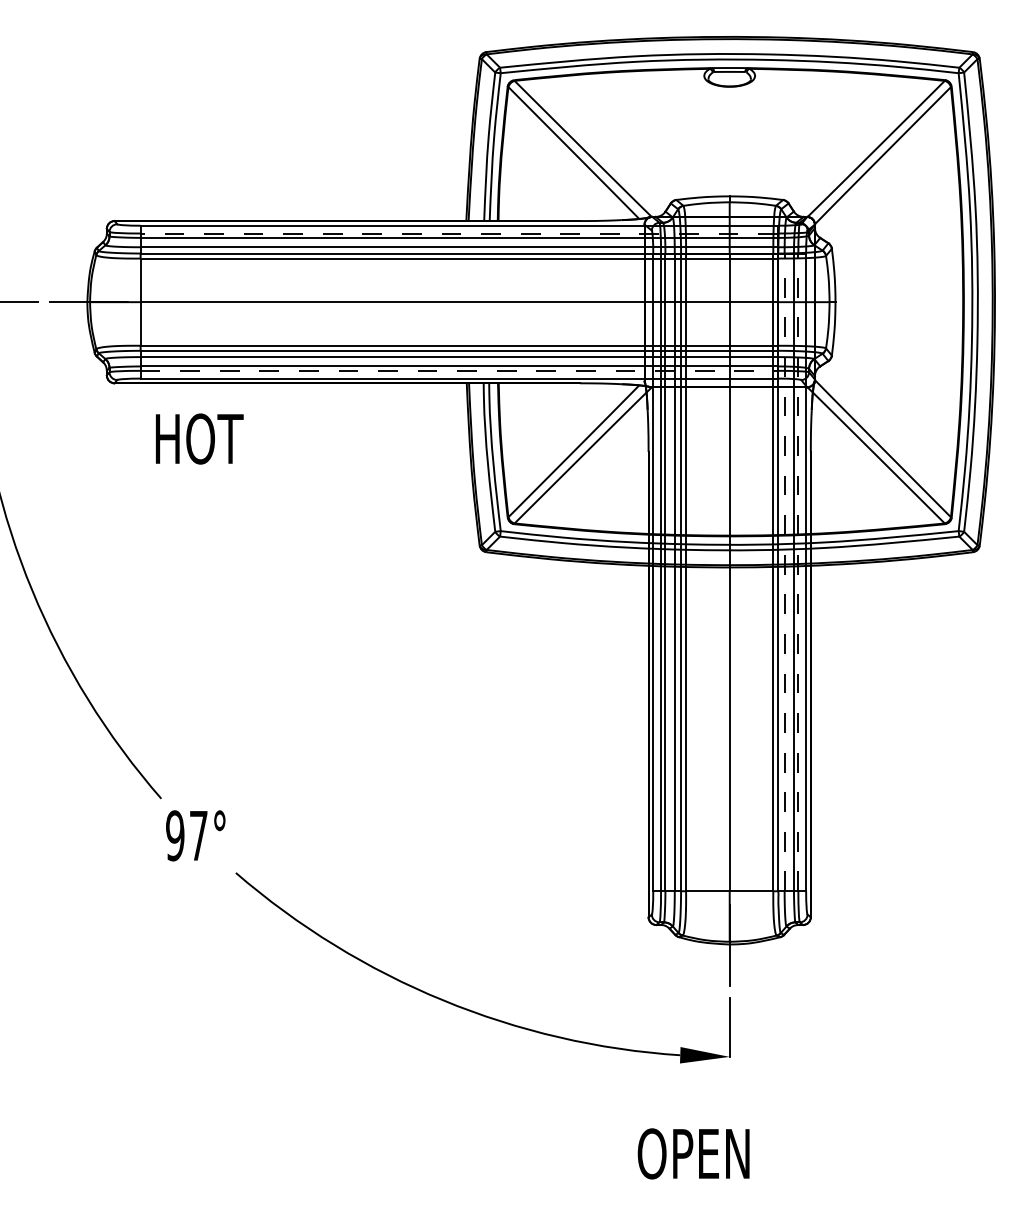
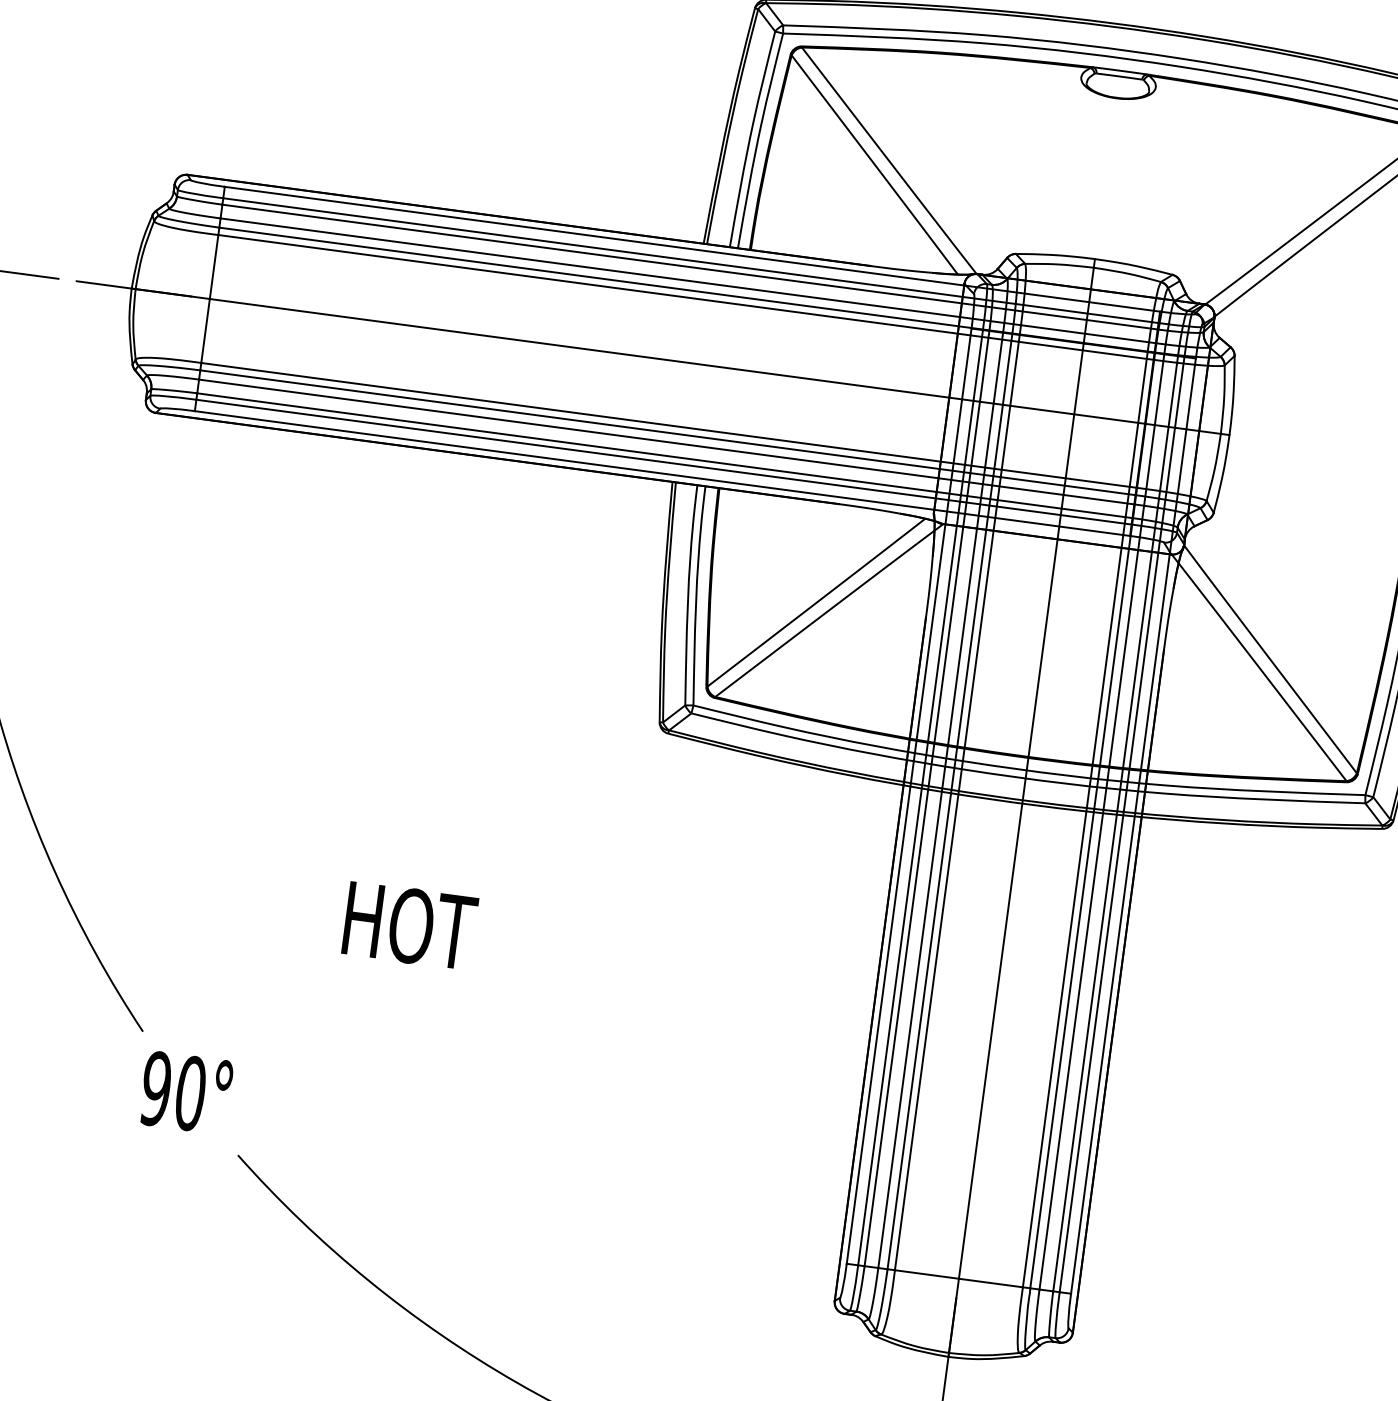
line: (459, 233) -> (691, 260), dashed -> solid
line: (459, 370) -> (664, 461), dashed -> solid
text: (199, 438) -> (409, 925), moved
line: (784, 572) -> (1101, 821), dashed -> solid
line: (798, 572) -> (1122, 824), dashed -> solid
text: (198, 835) -> (190, 1092), 97° -> 90°

